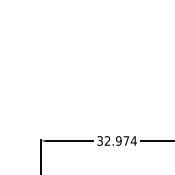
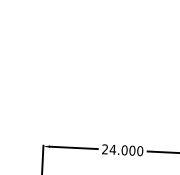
text: (116, 140) -> (122, 149), 32.974 -> 24.000

